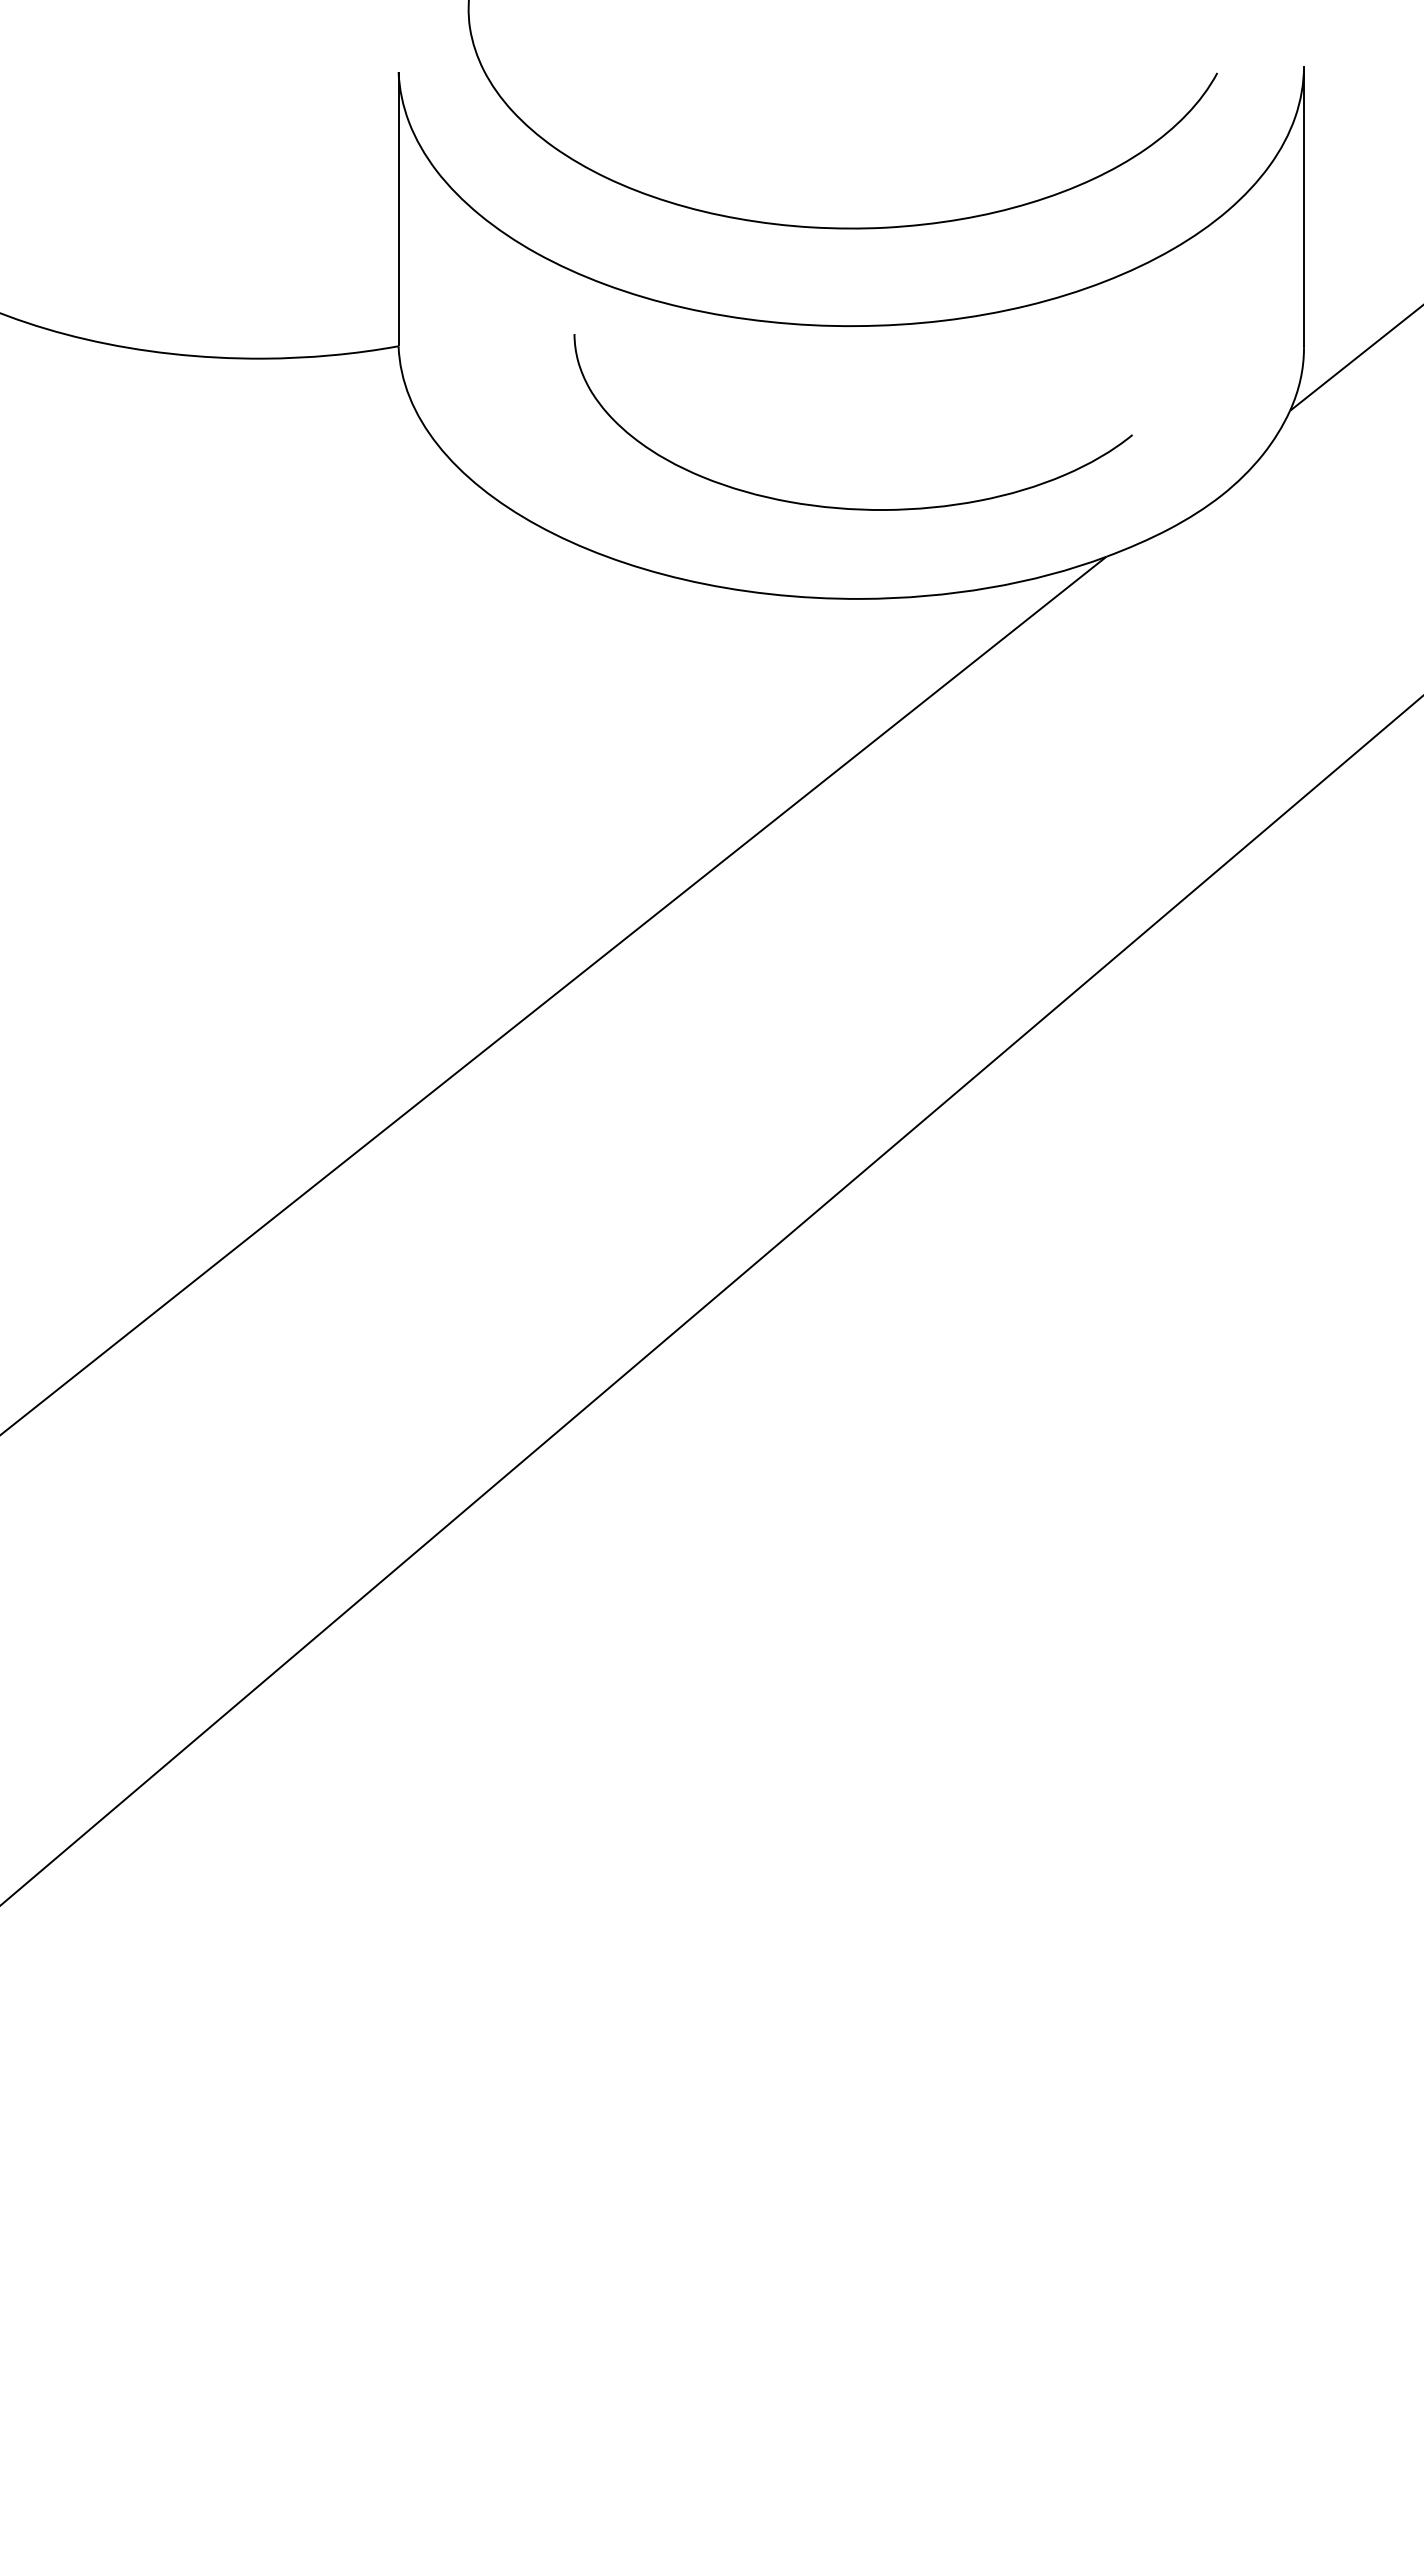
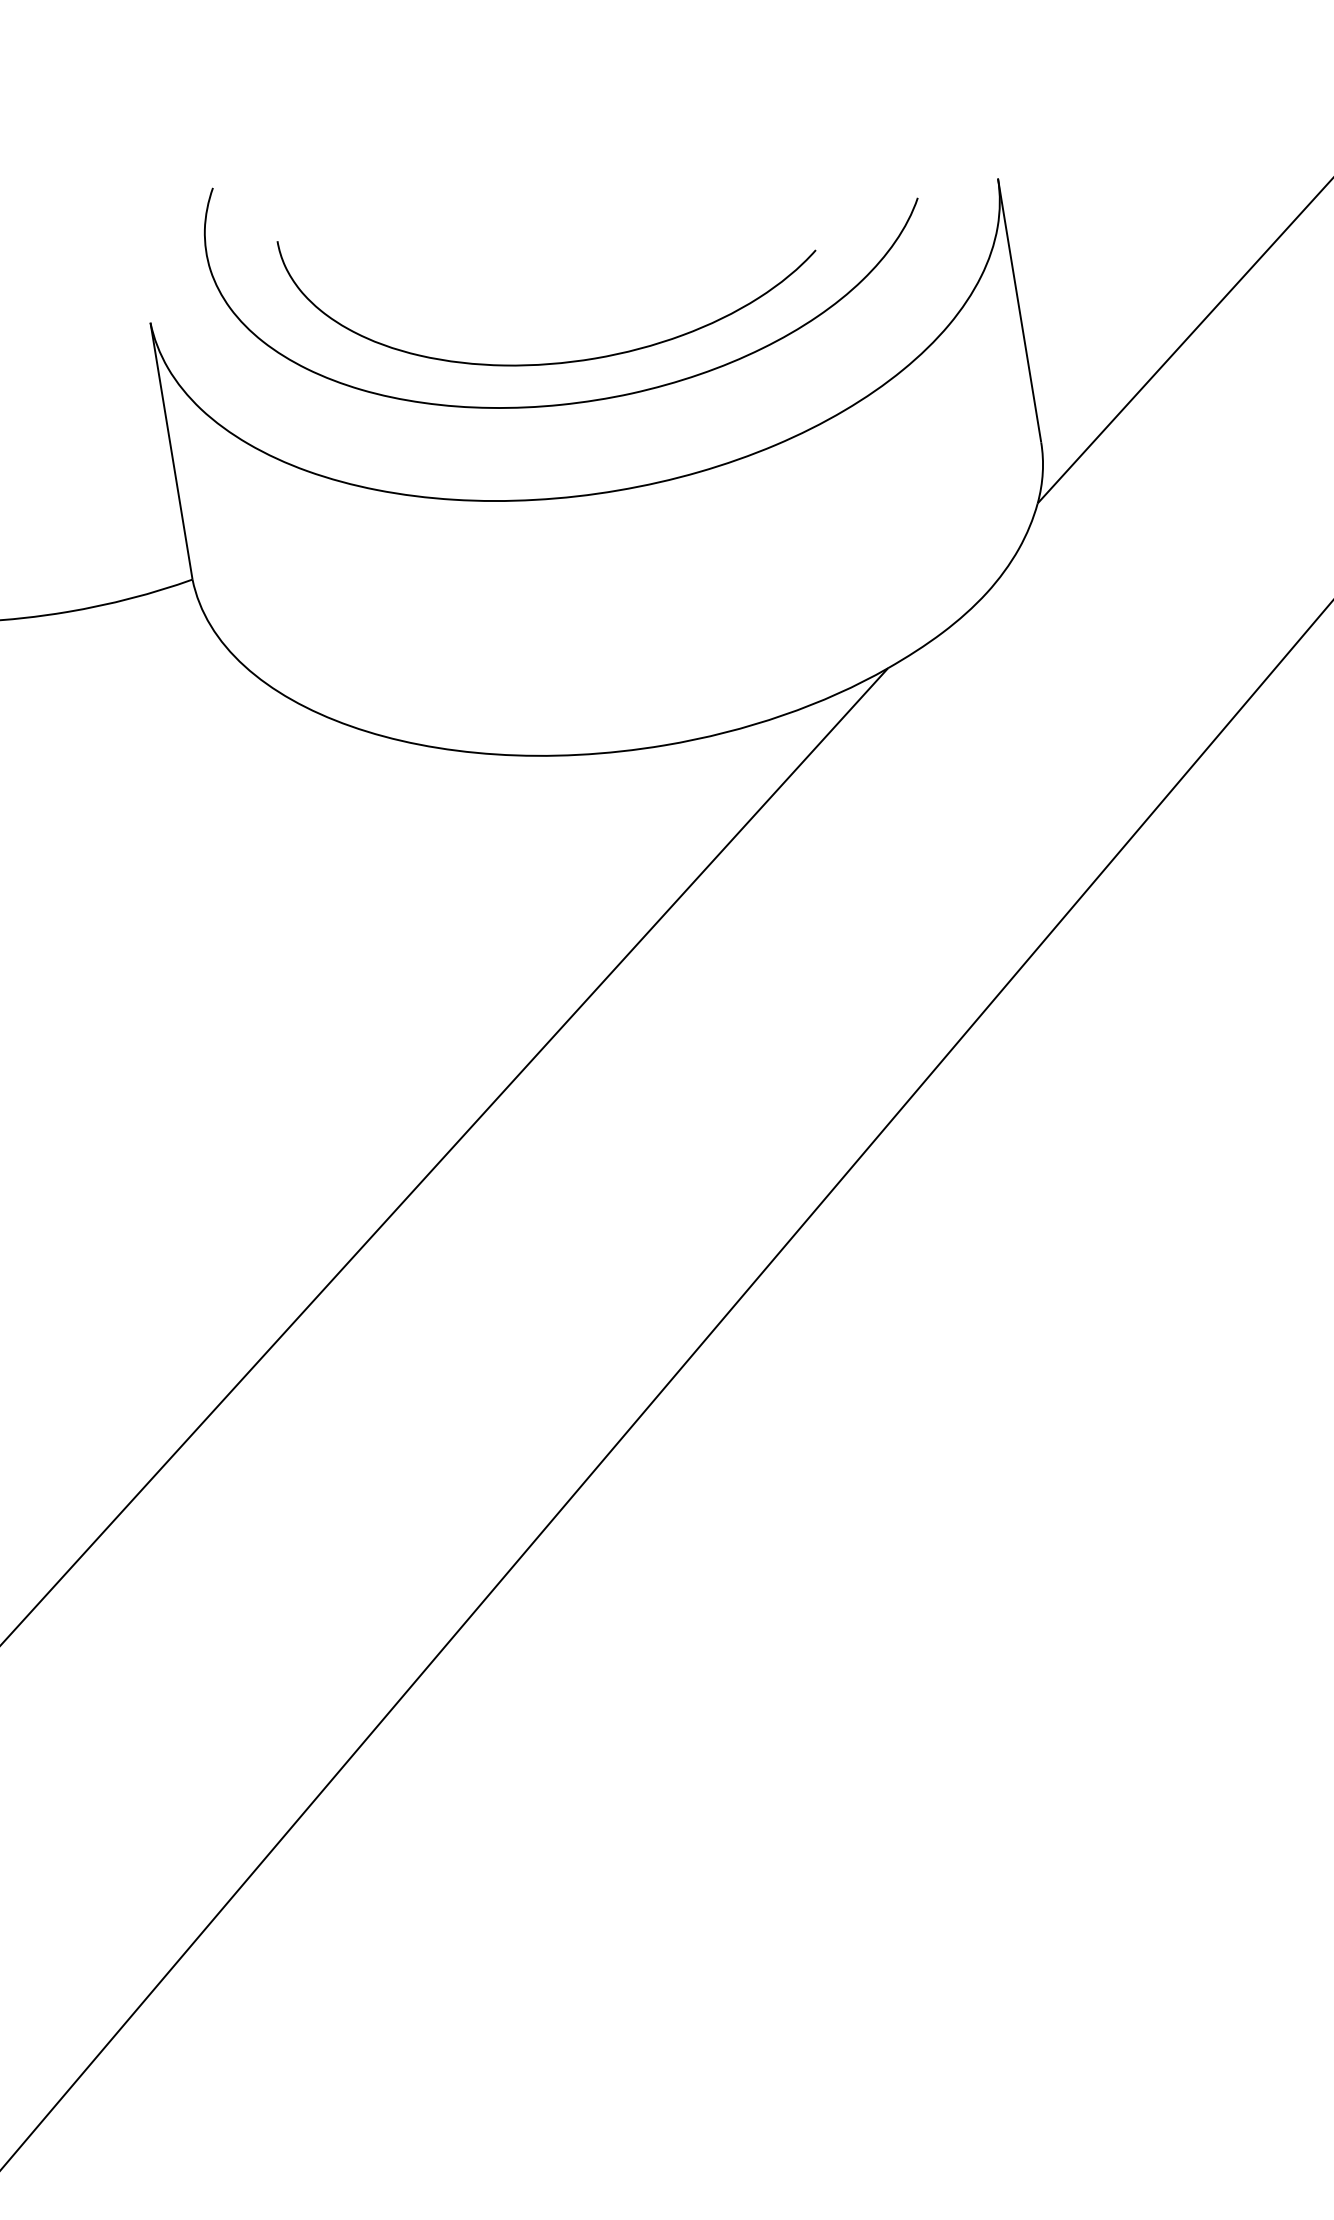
part: (845, 507) -> (558, 362), moved

